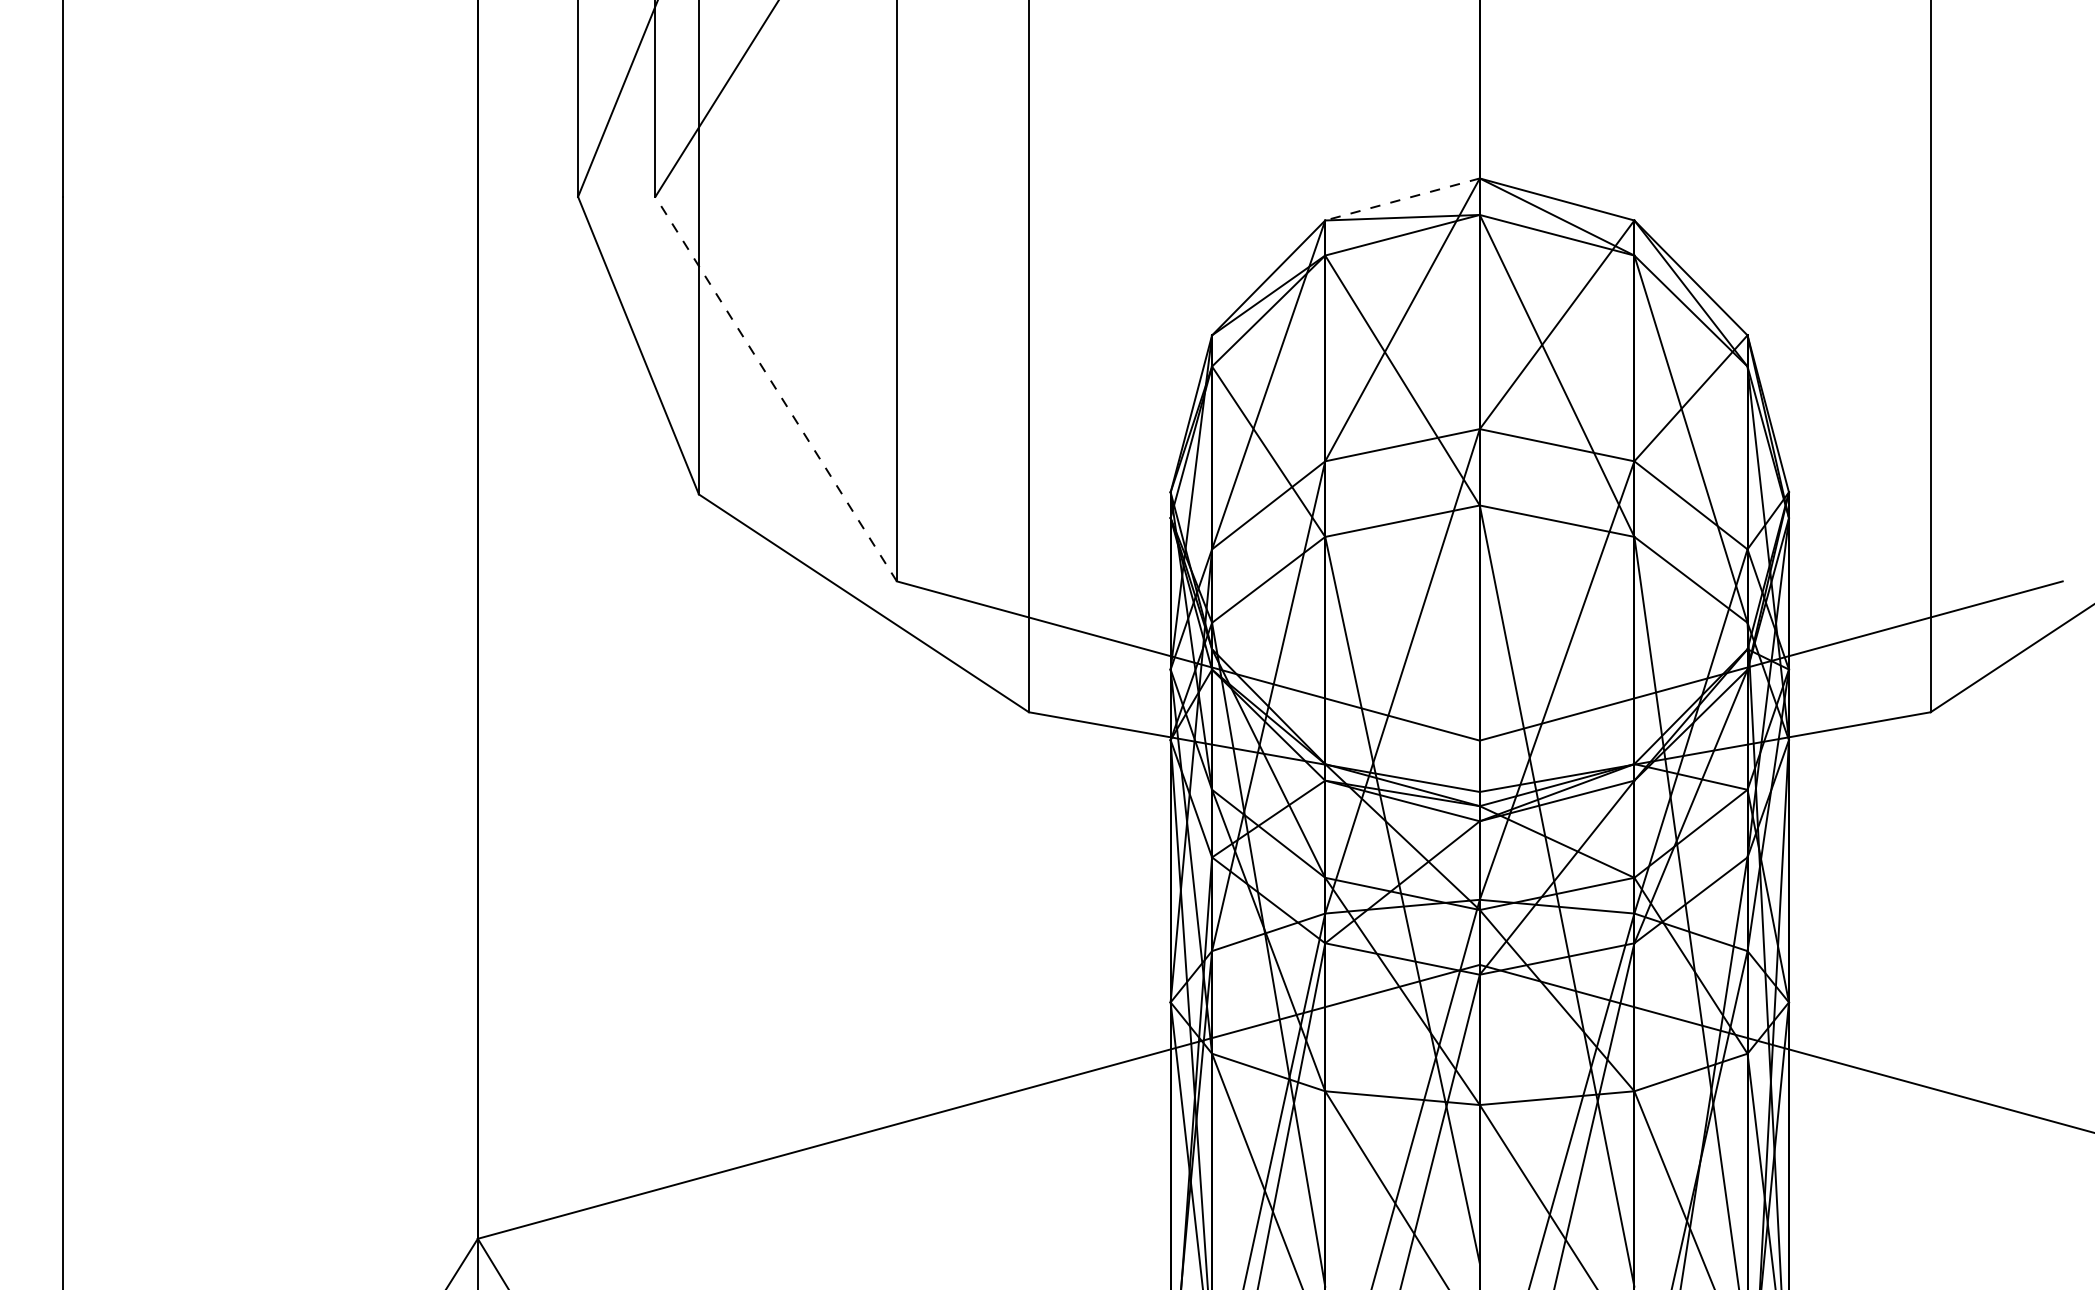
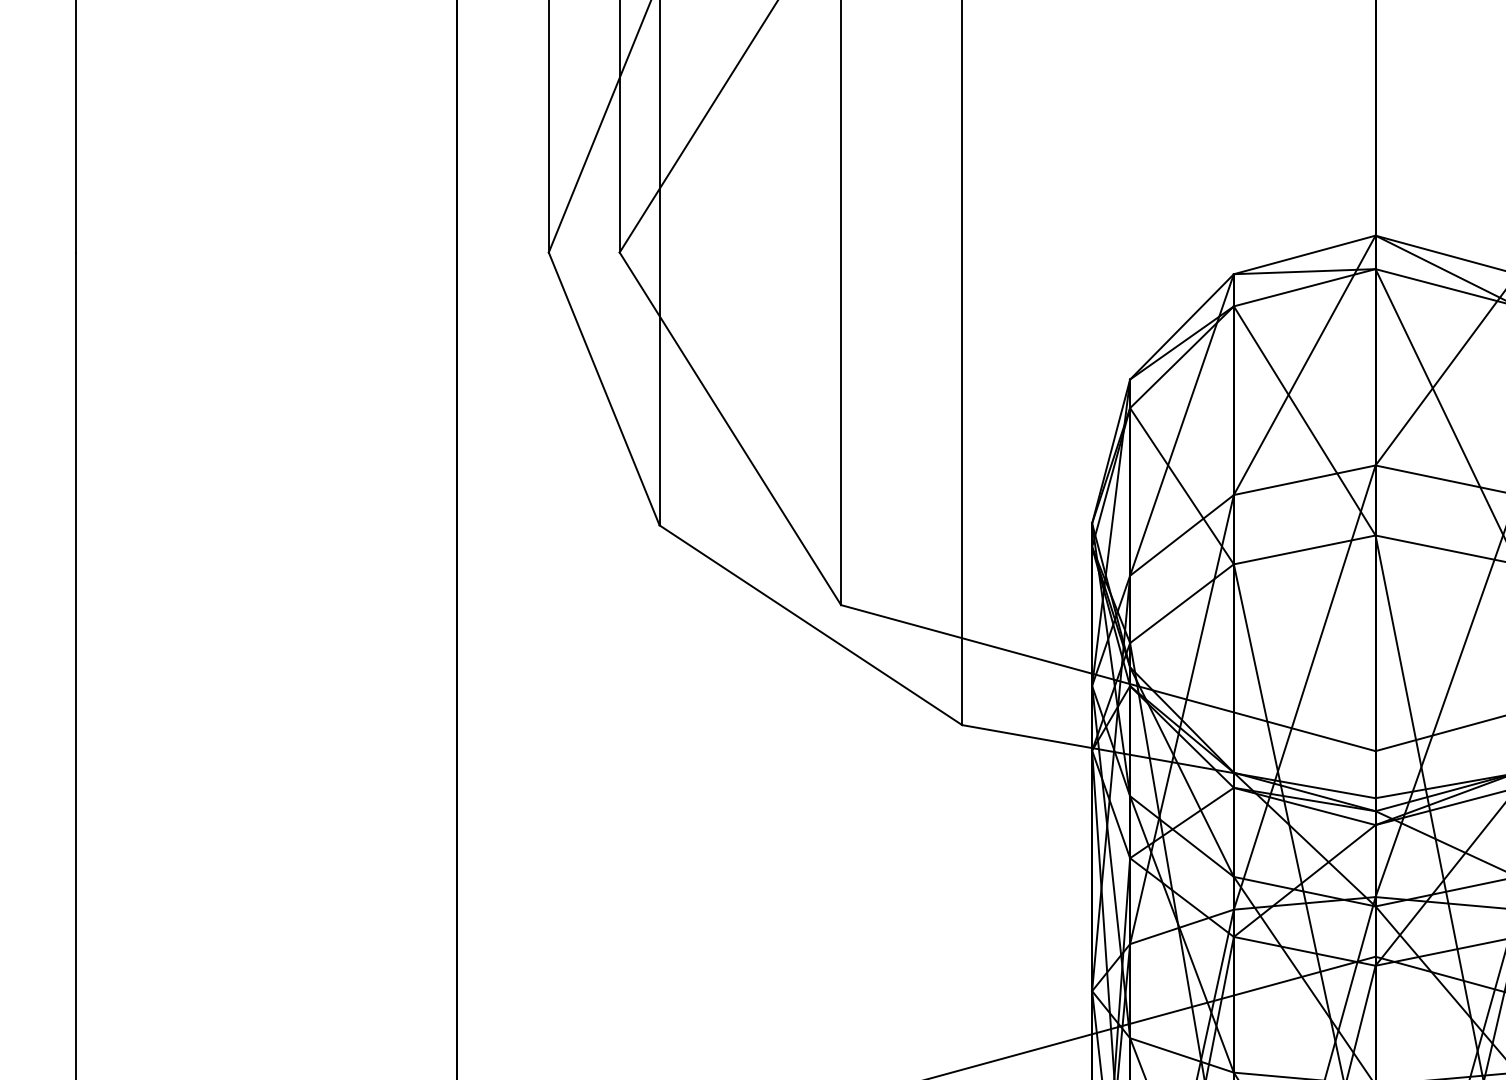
line: (1402, 199) -> (1304, 254), dashed -> solid
line: (775, 388) -> (729, 428), dashed -> solid

